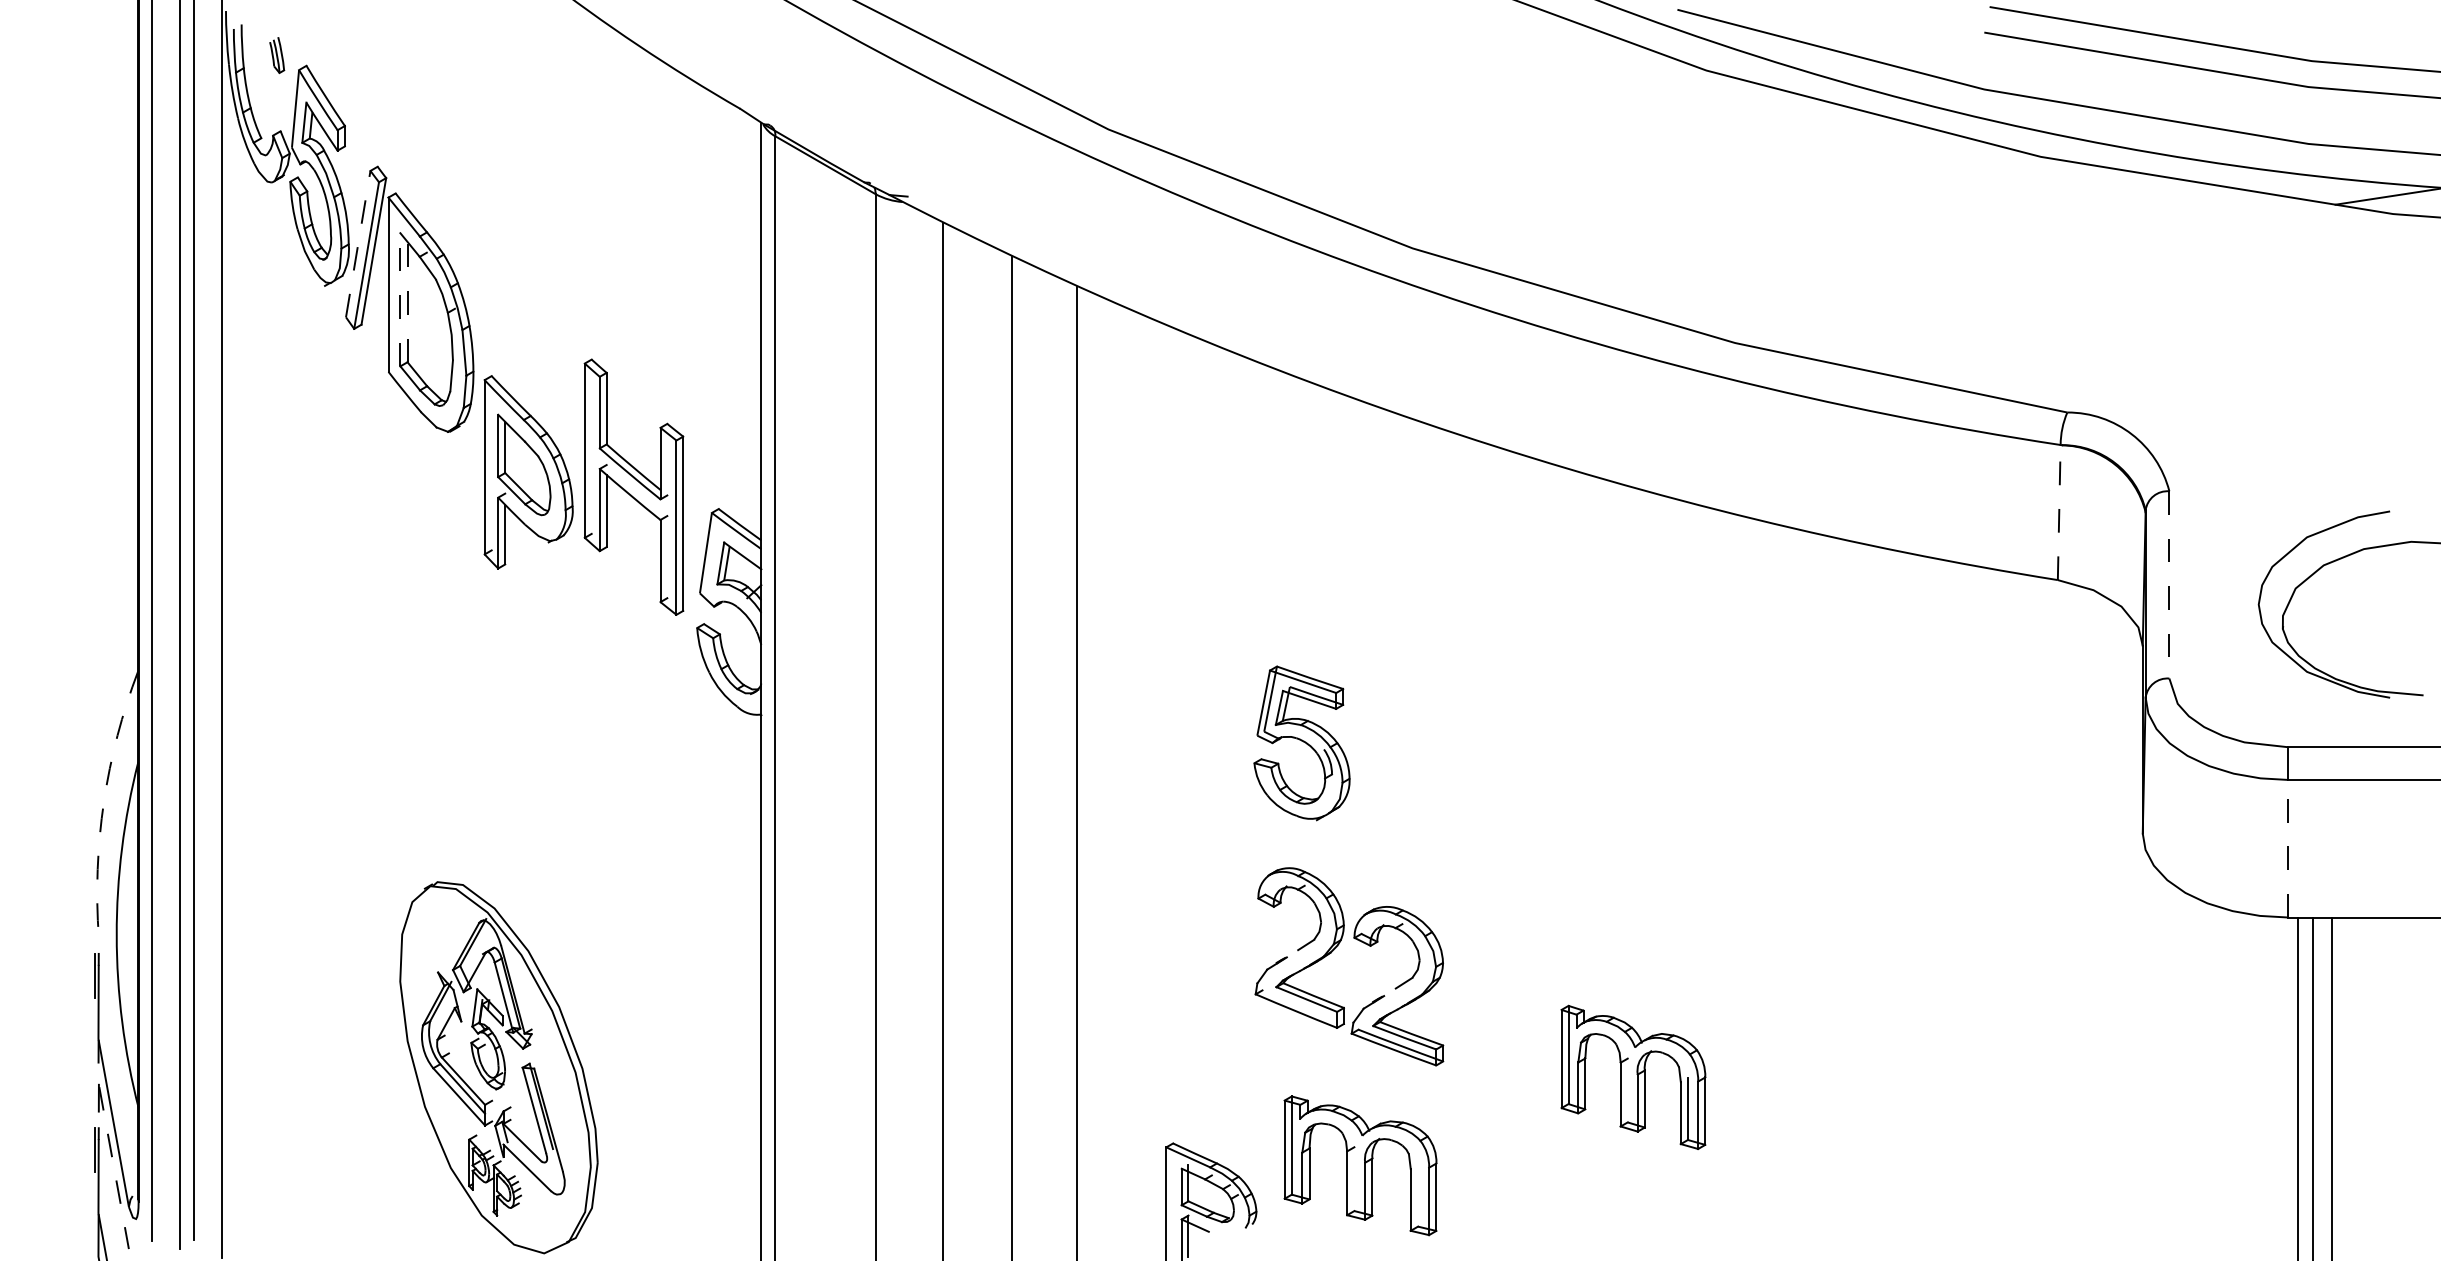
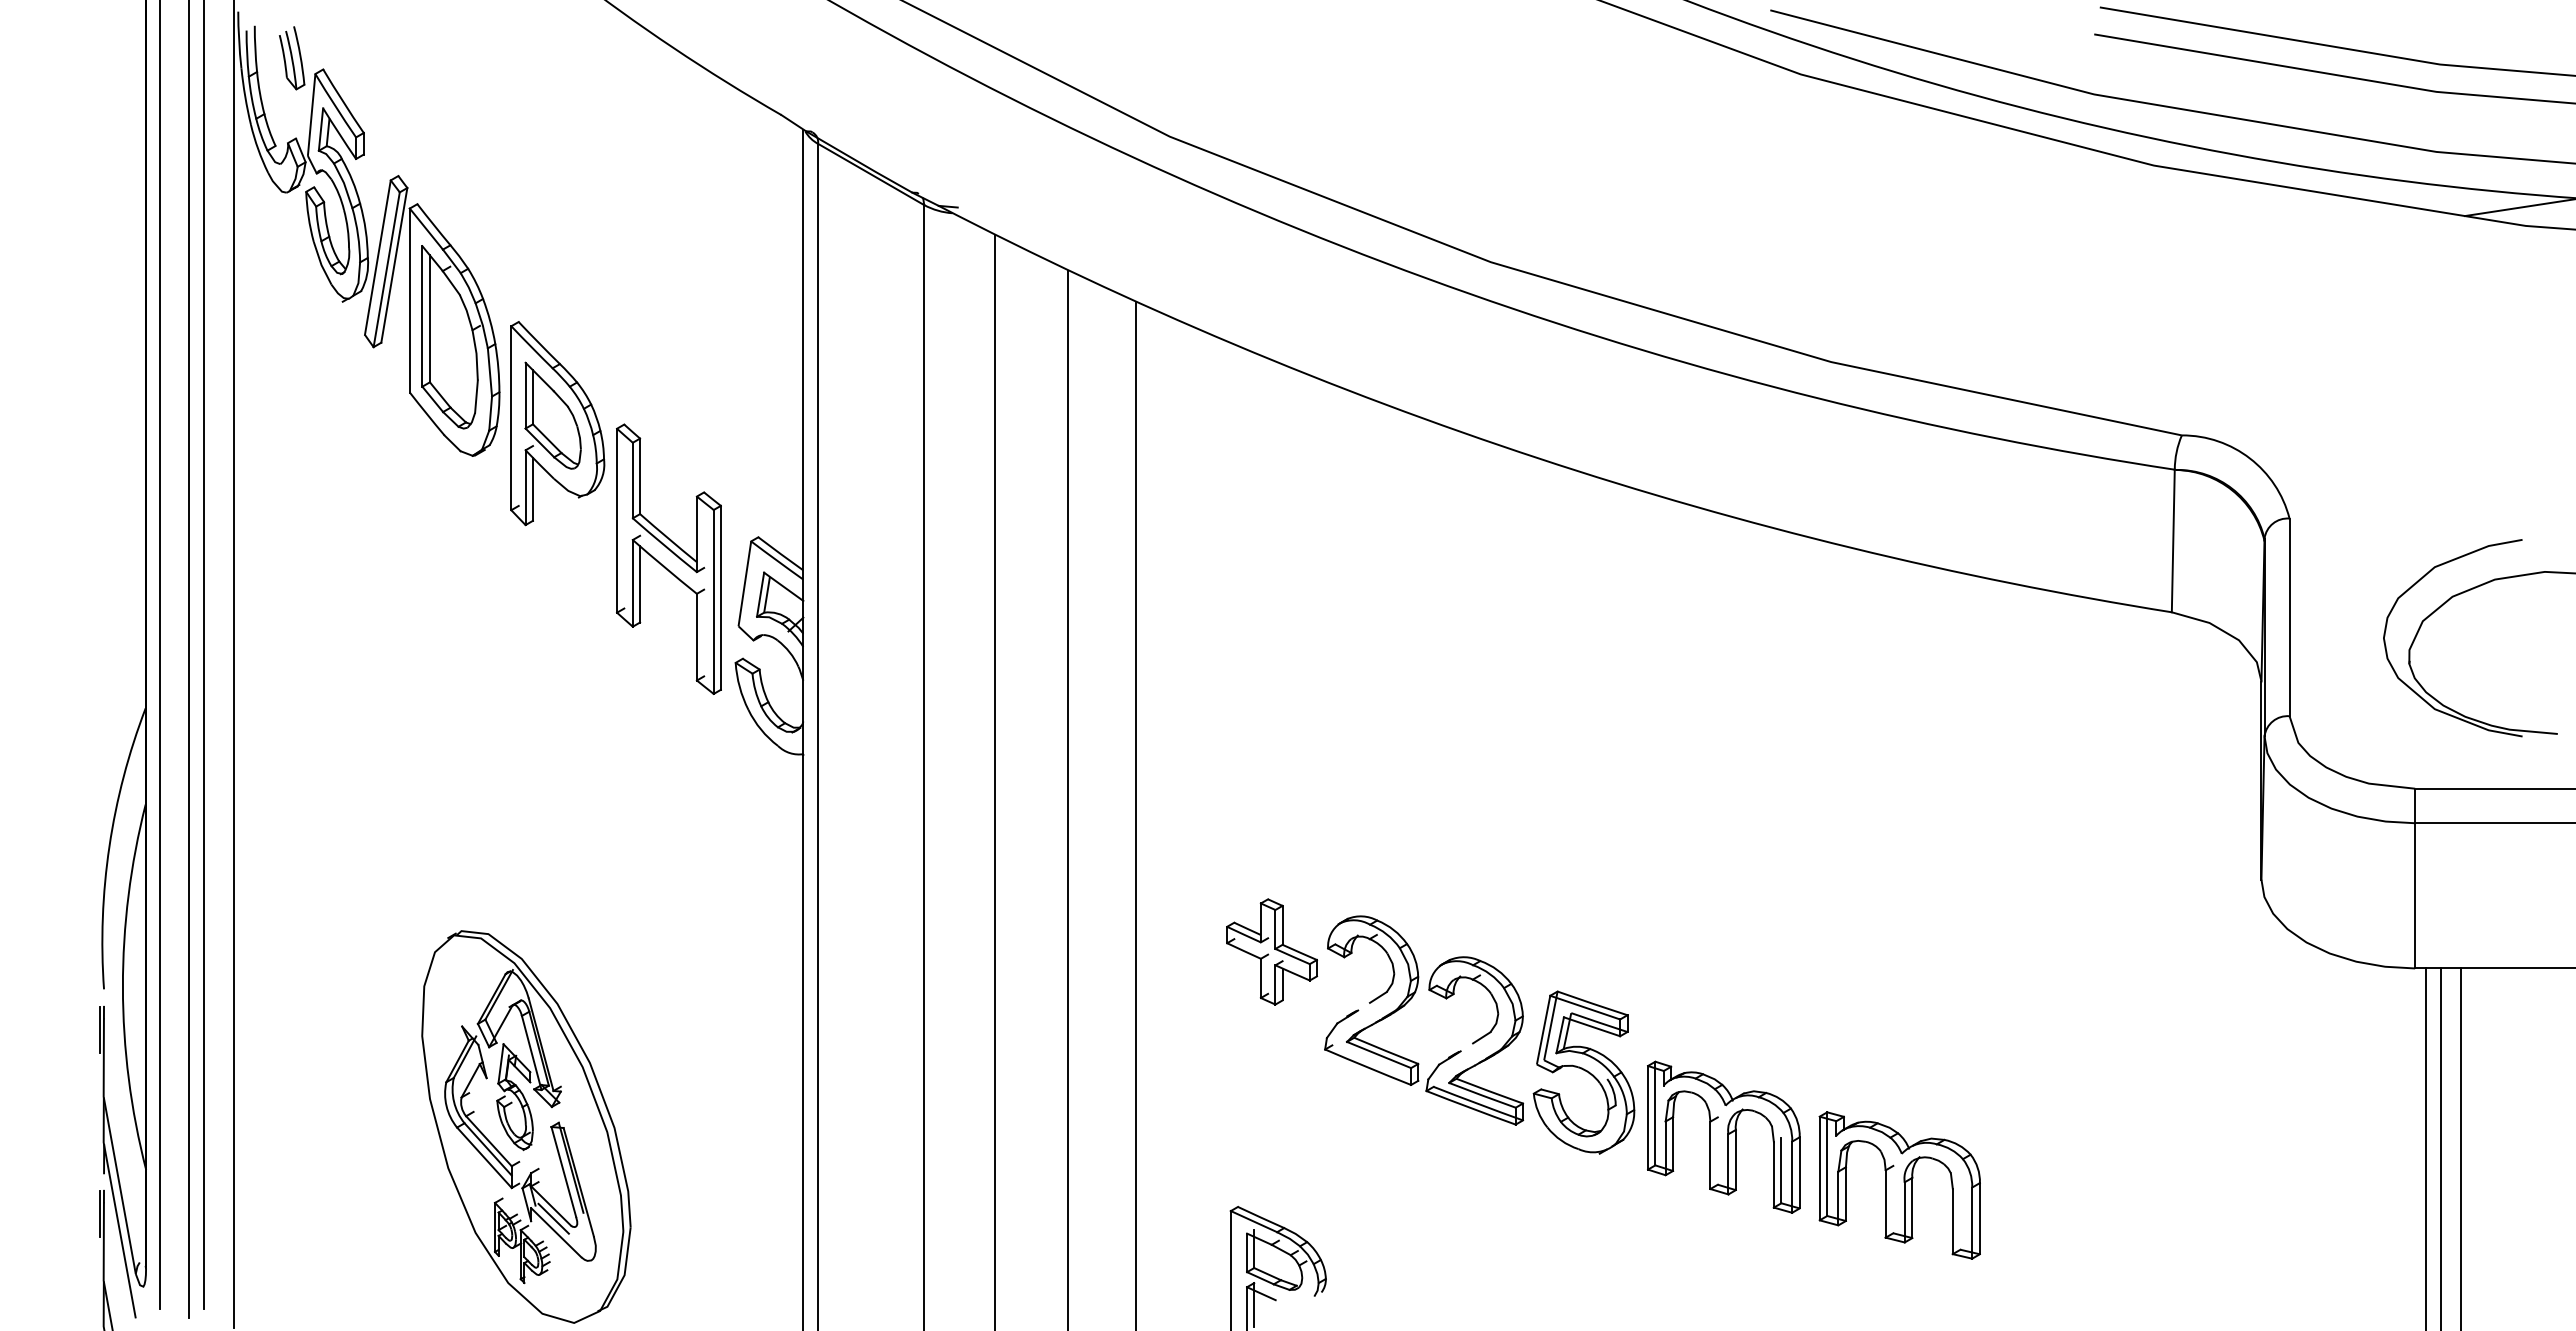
part: (277, 55) -> (292, 58), size x1.67
line: (357, 243) -> (377, 257), dashed -> solid
line: (400, 298) -> (422, 315), dashed -> solid
line: (407, 301) -> (429, 318), dashed -> solid
part: (528, 472) -> (557, 423), moved
part: (633, 486) -> (668, 558), moved
line: (2059, 512) -> (2173, 540), dashed -> solid
line: (2169, 585) -> (2289, 617), dashed -> solid
part: (1301, 743) -> (1583, 1072), moved
arc: (103, 801) -> (109, 846), dashed -> solid
line: (2288, 848) -> (2415, 895), dashed -> solid
part: (1204, 901) -> (1271, 951), added
line: (109, 1144) -> (115, 1208), dashed -> solid
line: (524, 1154) -> (553, 1218), added
part: (1360, 1165) -> (1899, 1185), moved

